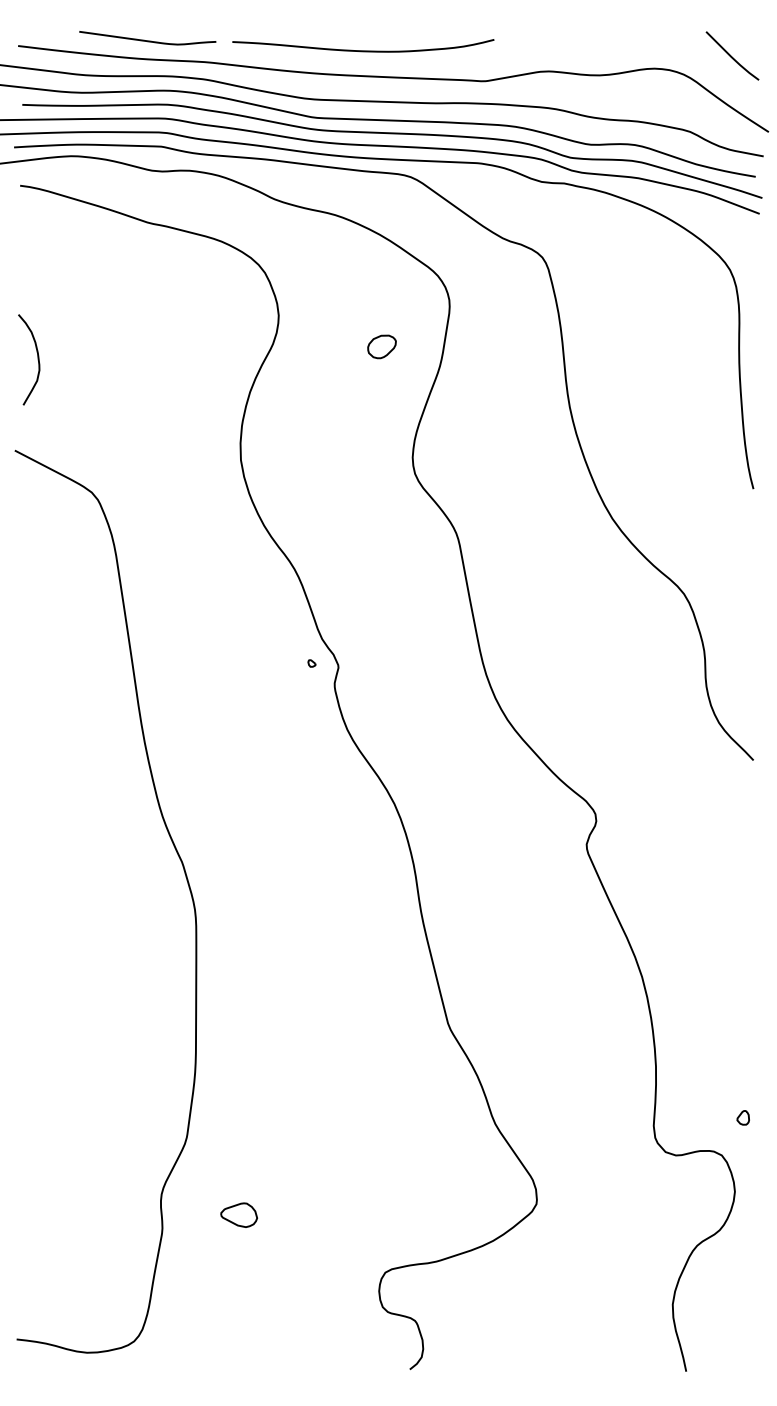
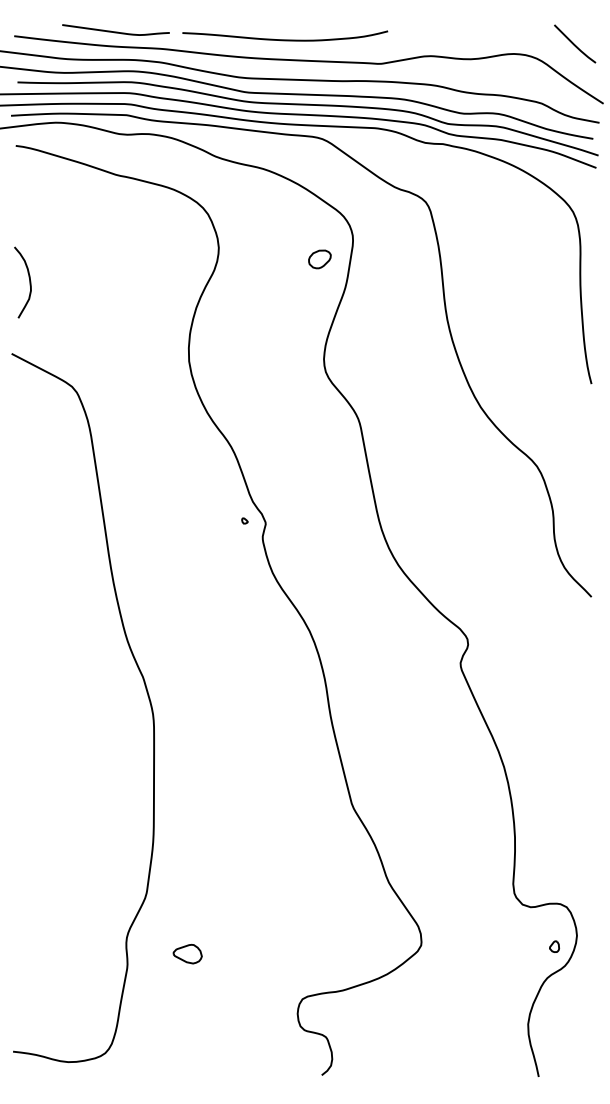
part: (381, 347) -> (319, 259), moved
part: (743, 1117) -> (554, 946), moved

